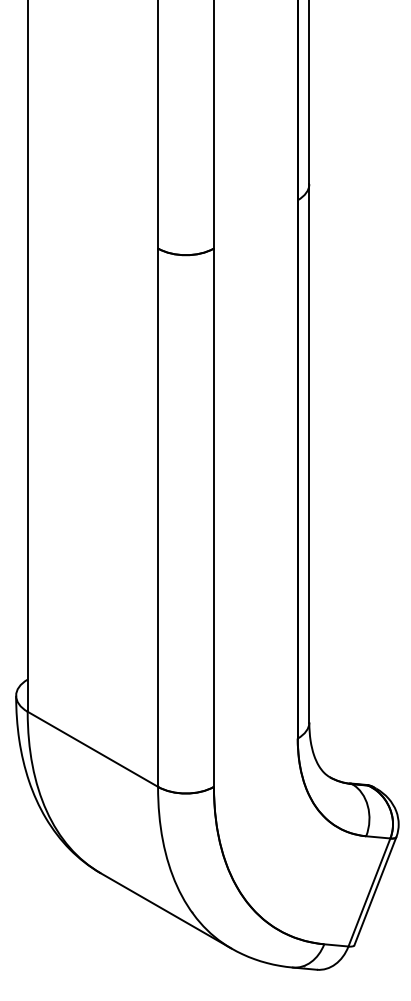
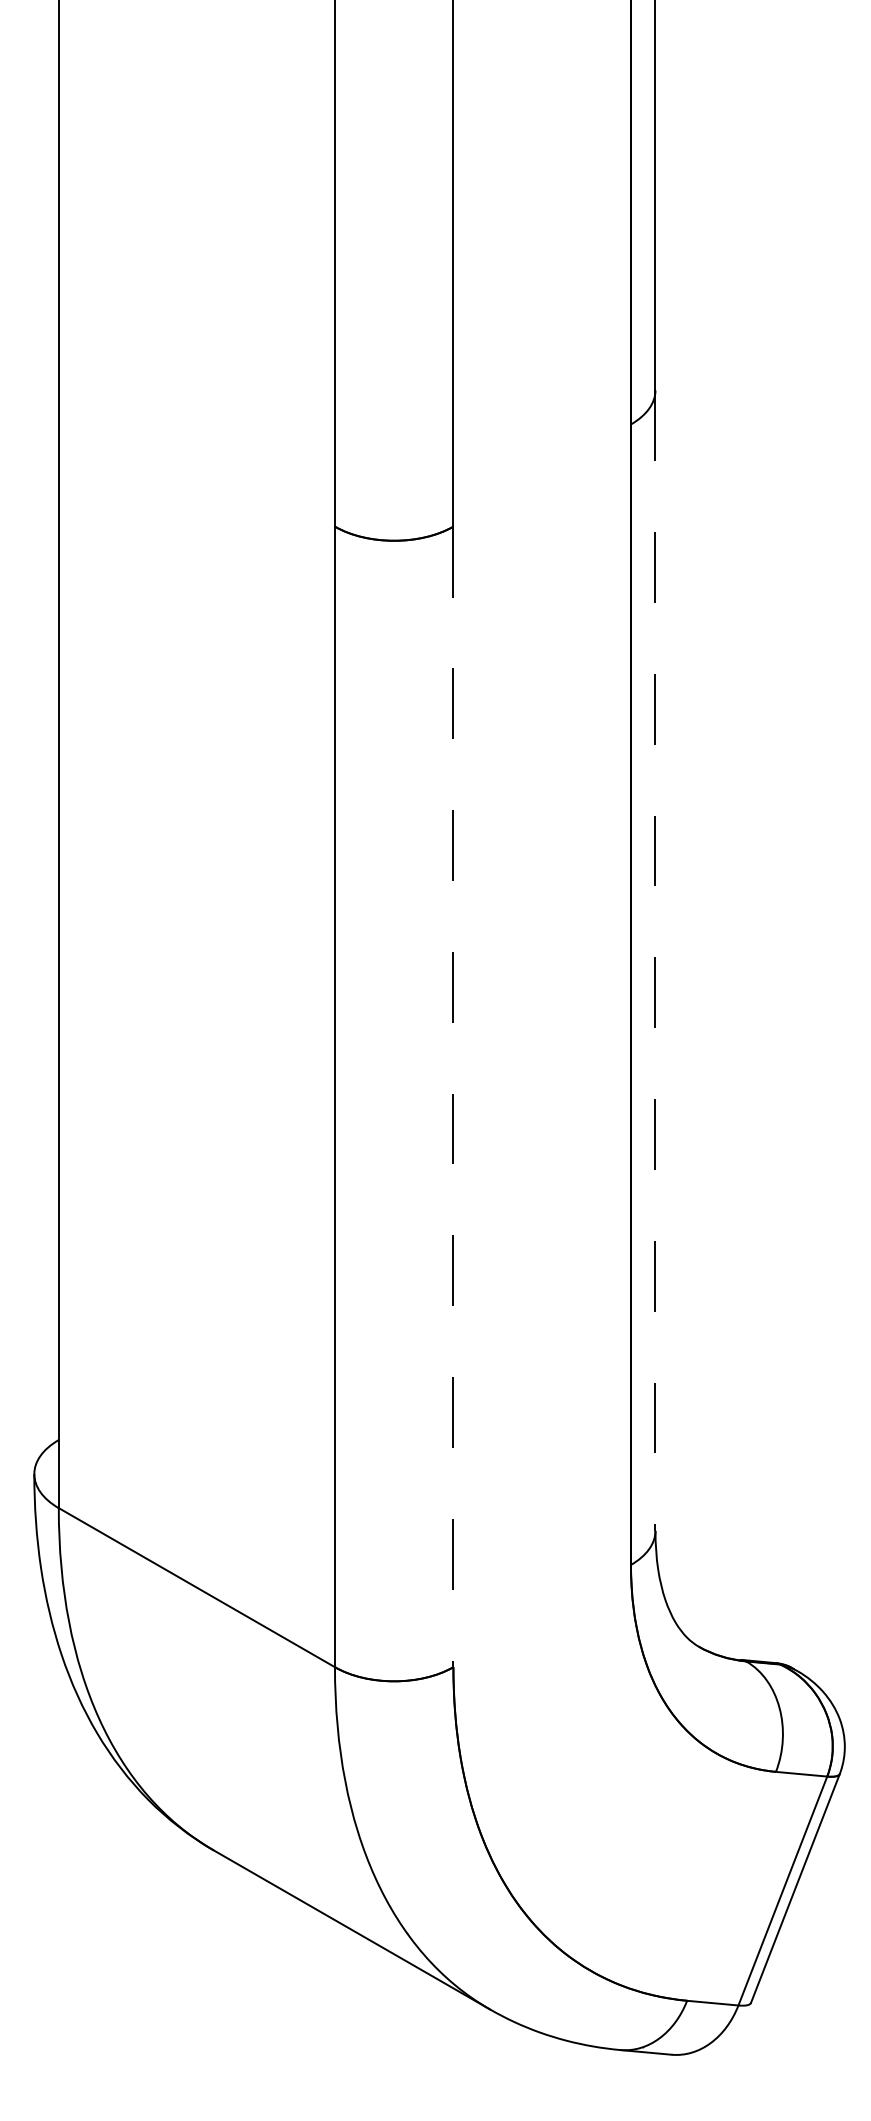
line: (309, 453) -> (655, 960), solid -> dashed
line: (213, 518) -> (452, 1098), solid -> dashed

